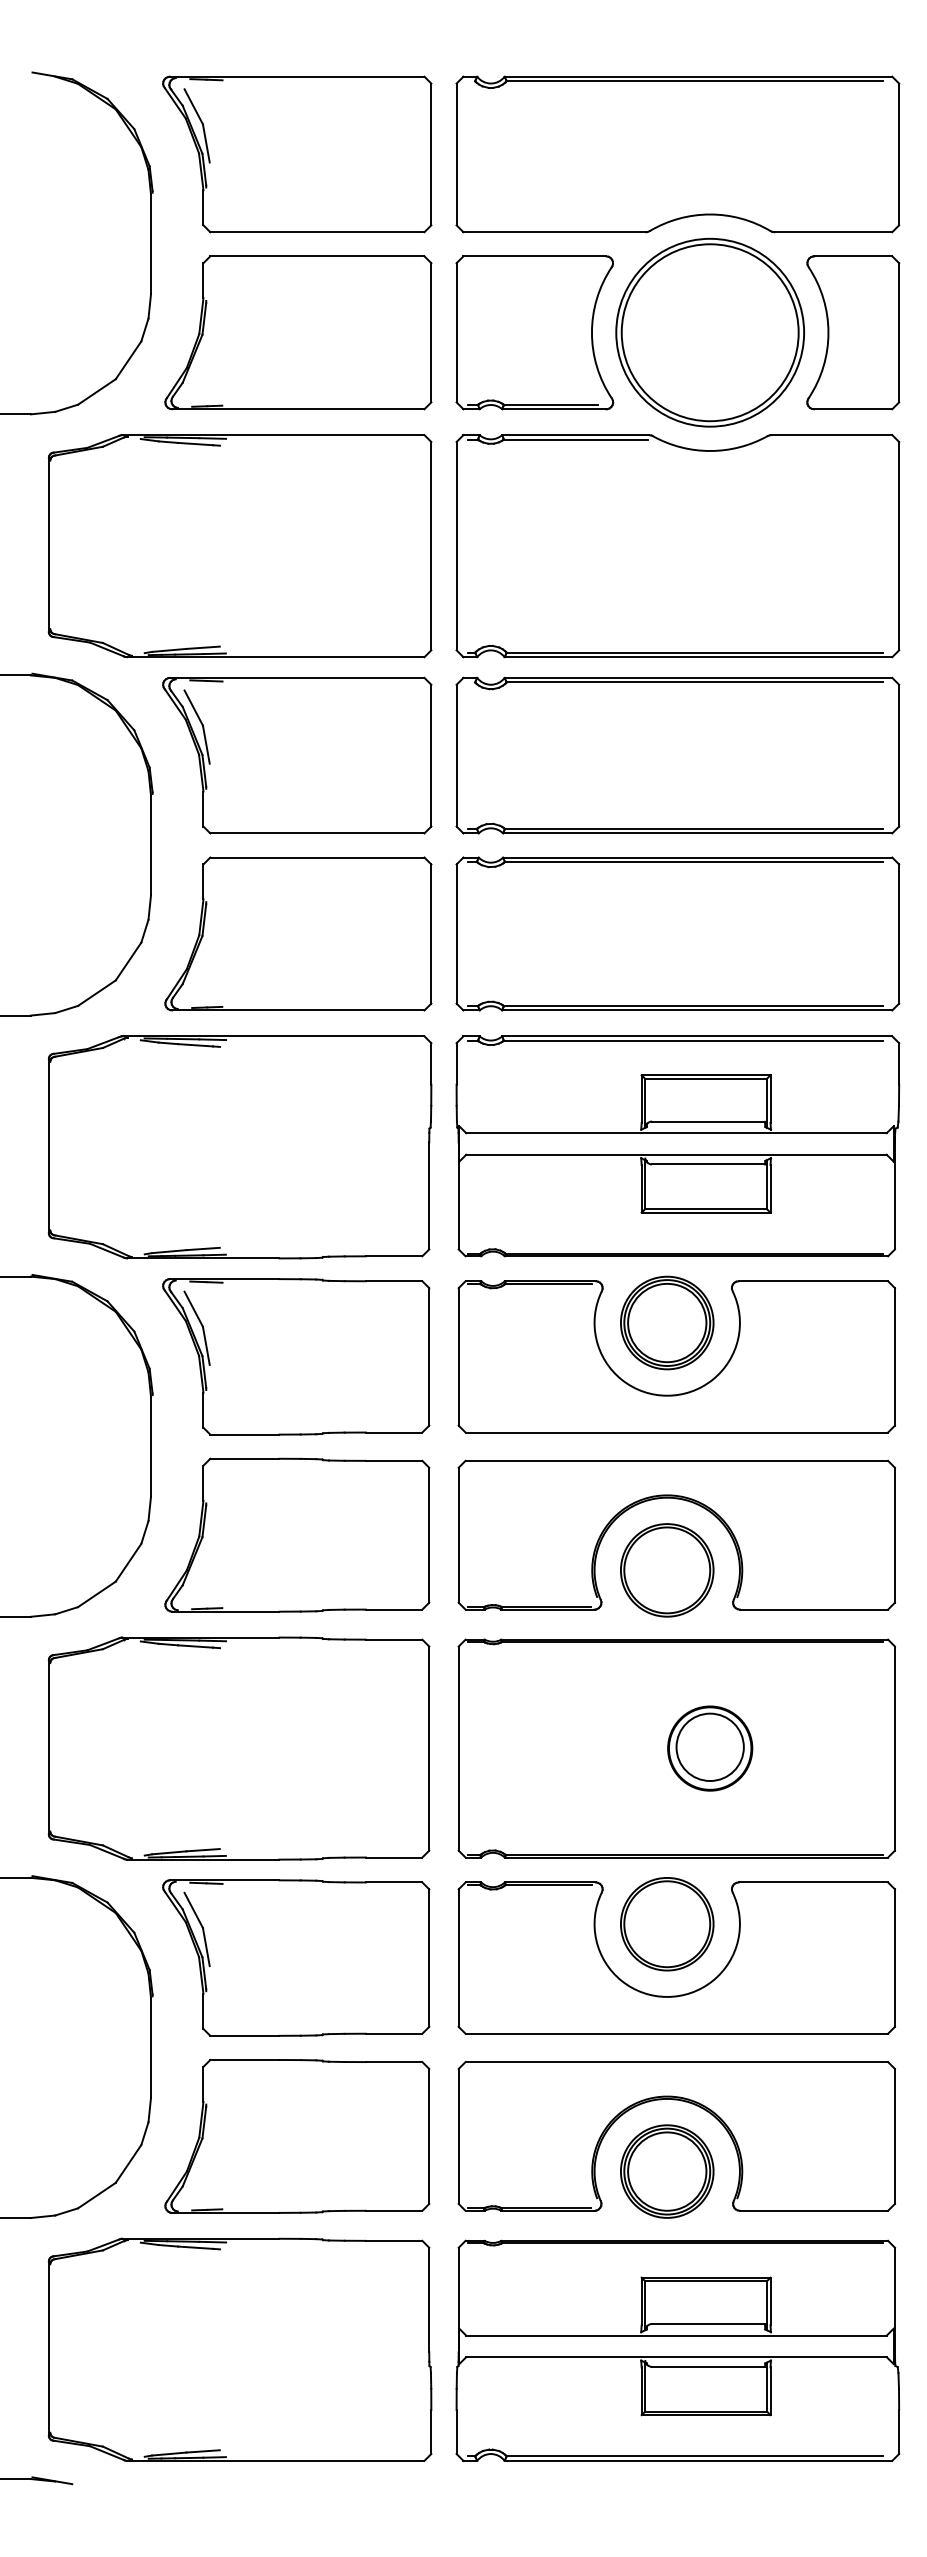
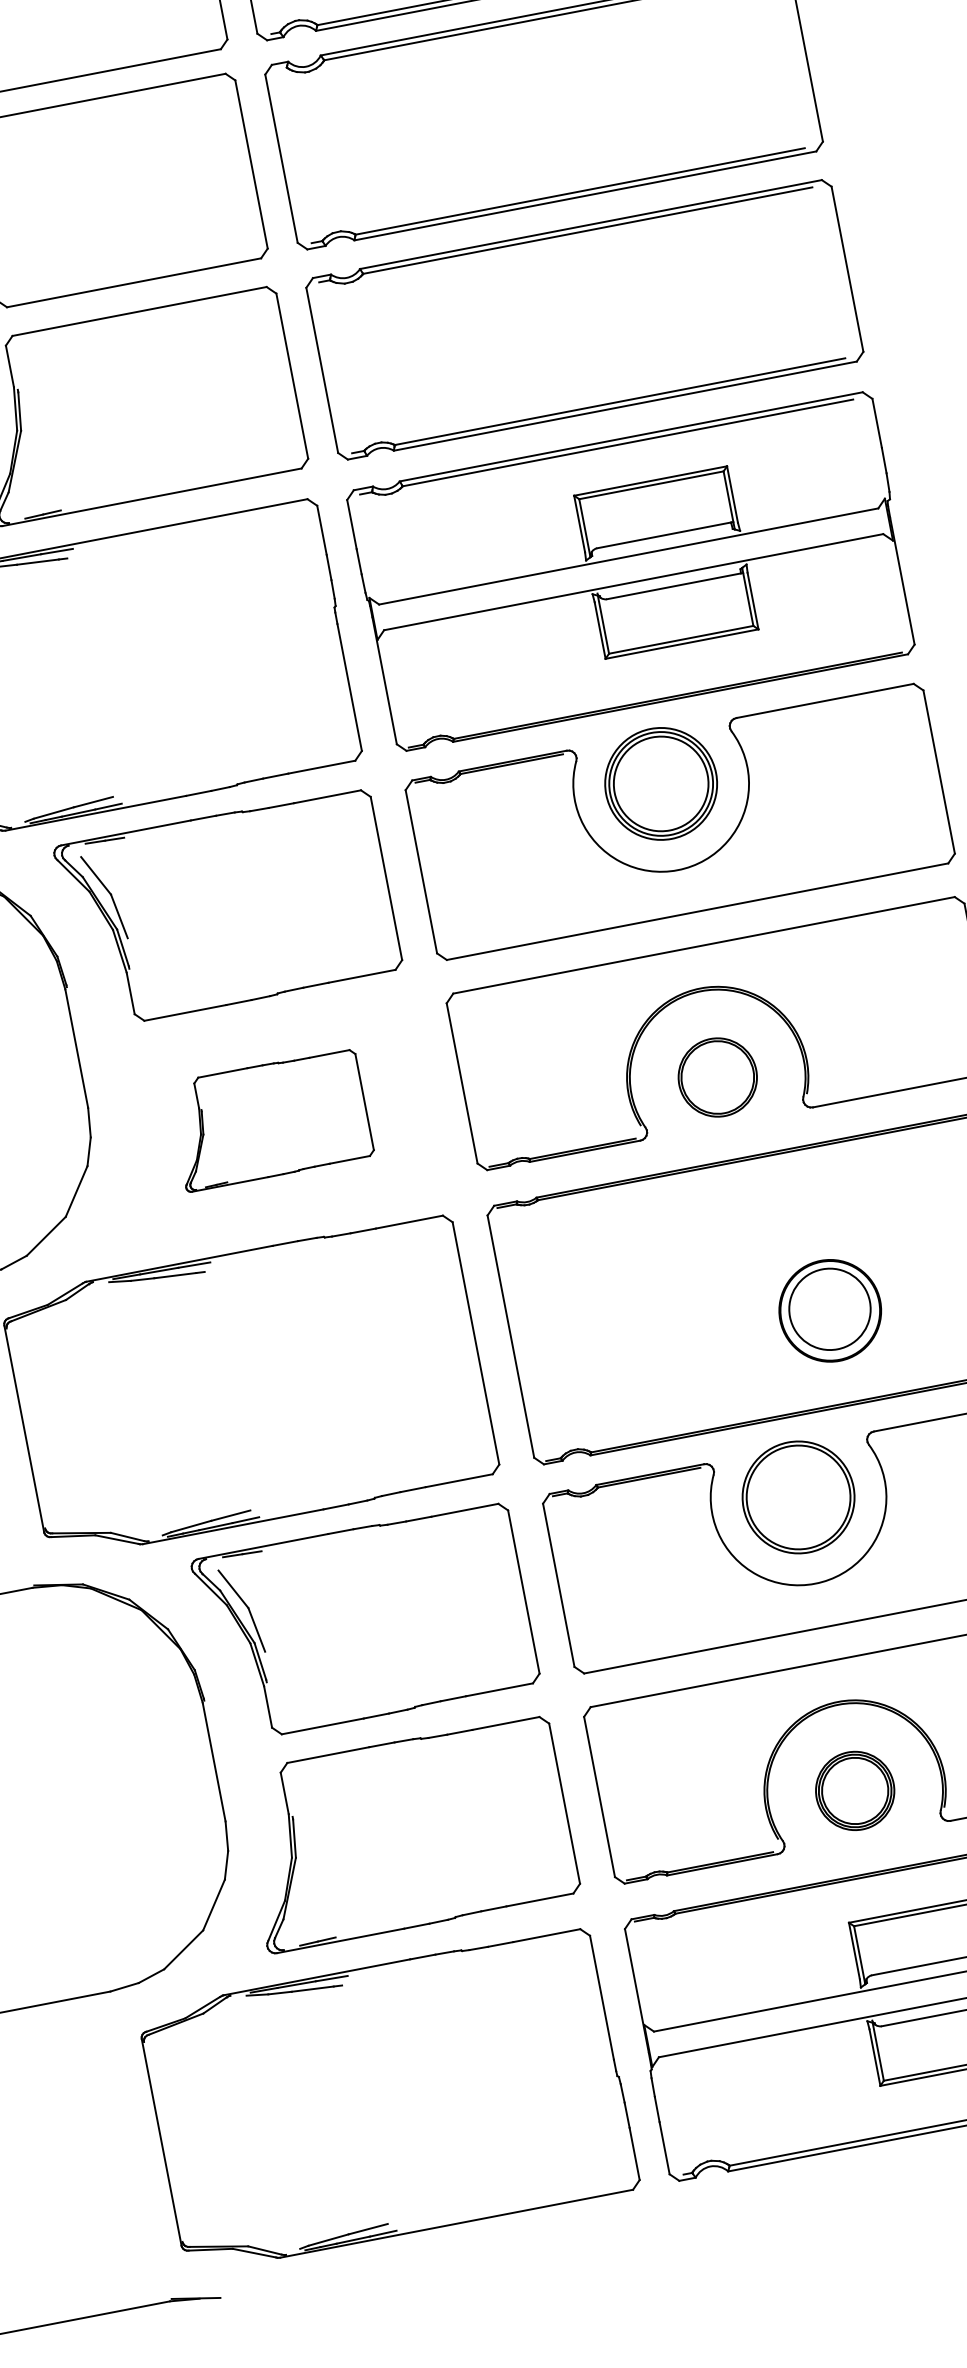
part: (297, 1534) -> (270, 1119), size x0.6
part: (667, 1570) -> (718, 1077), size x0.7
part: (710, 1748) -> (830, 1310), moved
part: (667, 2171) -> (855, 1790), size x0.7

